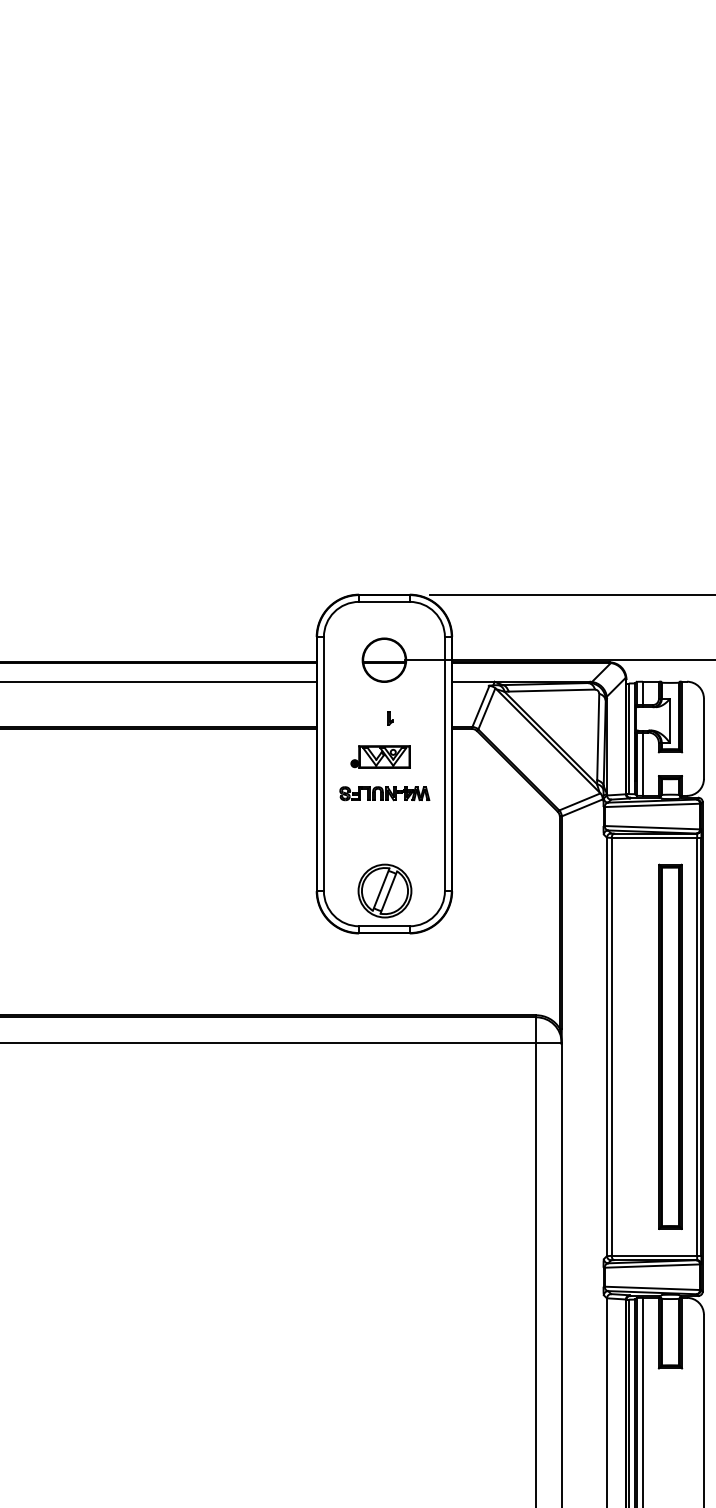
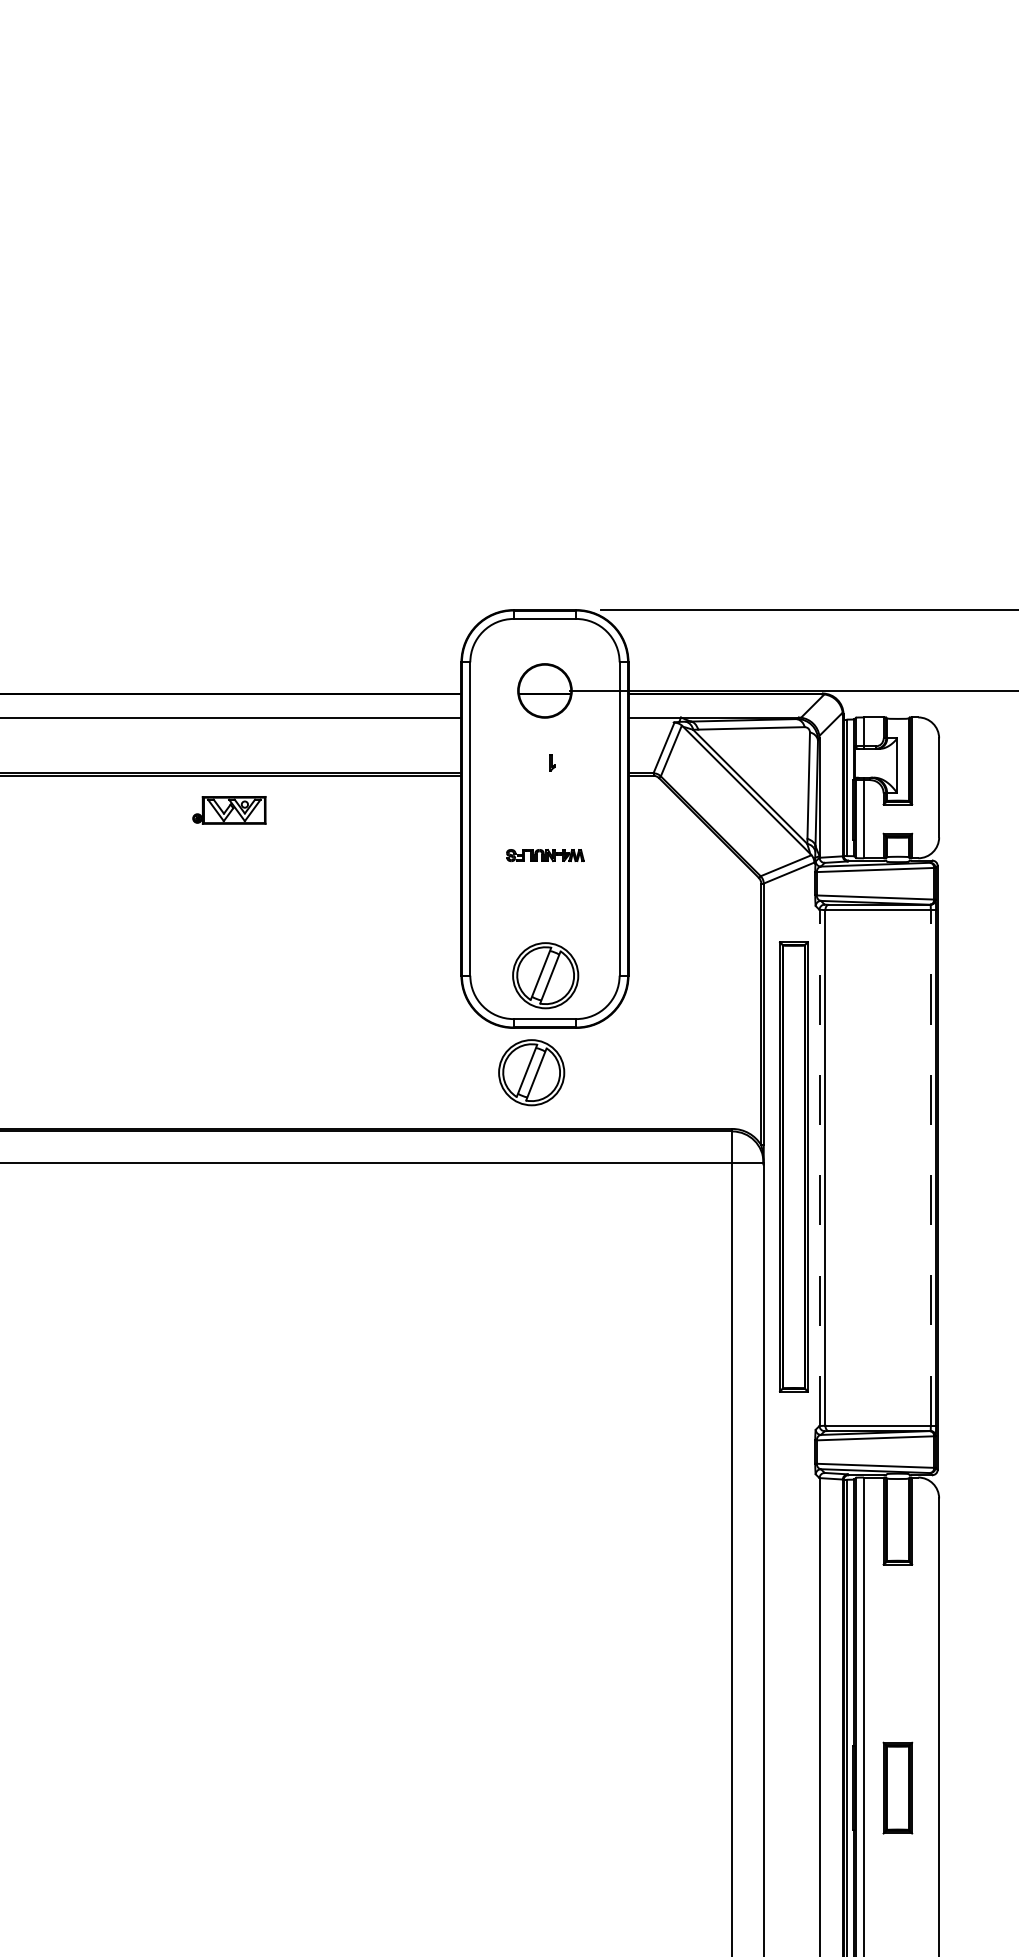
part: (380, 757) -> (229, 810), moved
part: (384, 793) -> (545, 855), size x0.7
part: (373, 969) -> (531, 1072), added
line: (606, 1046) -> (819, 1167), solid -> dashed
part: (670, 1046) -> (793, 1166), moved
line: (696, 1046) -> (930, 1167), solid -> dashed

